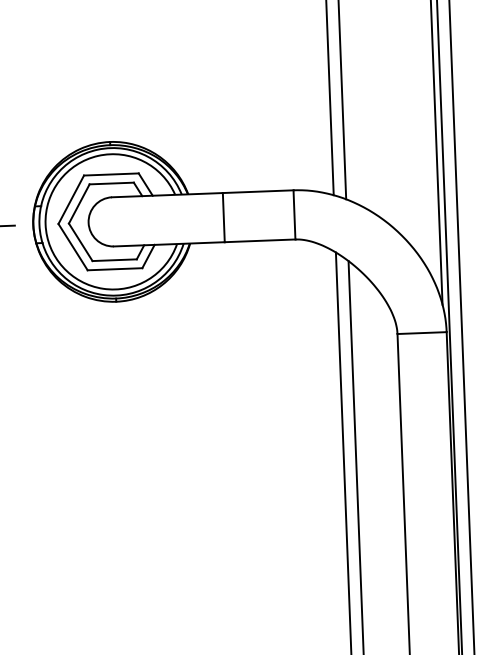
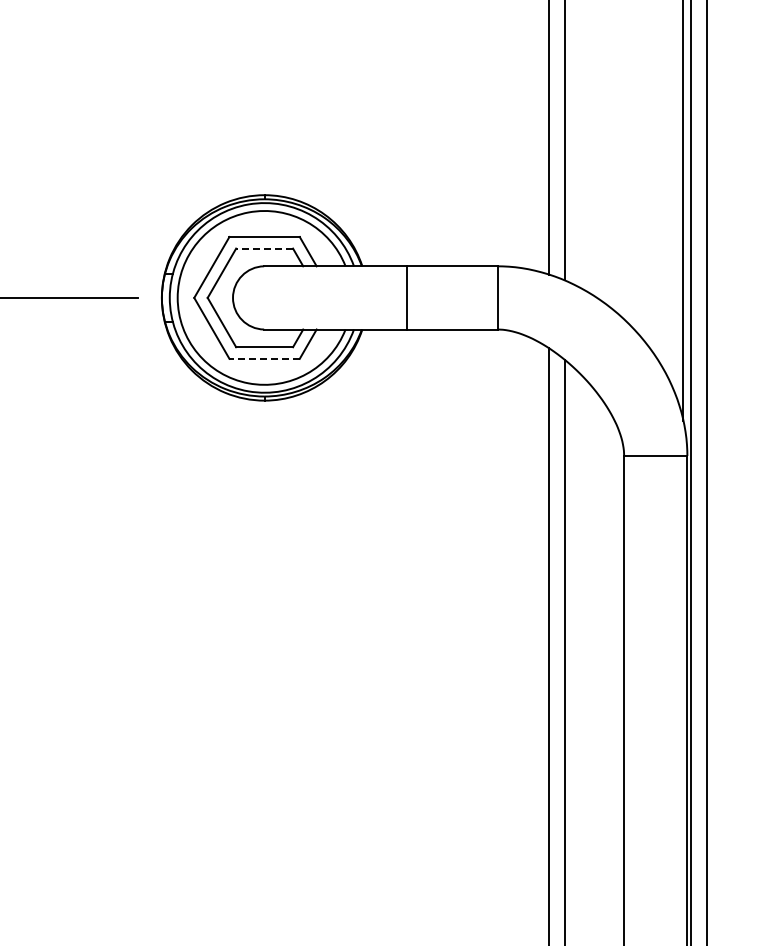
line: (111, 183) -> (264, 248), solid -> dashed
line: (114, 268) -> (264, 358), solid -> dashed

